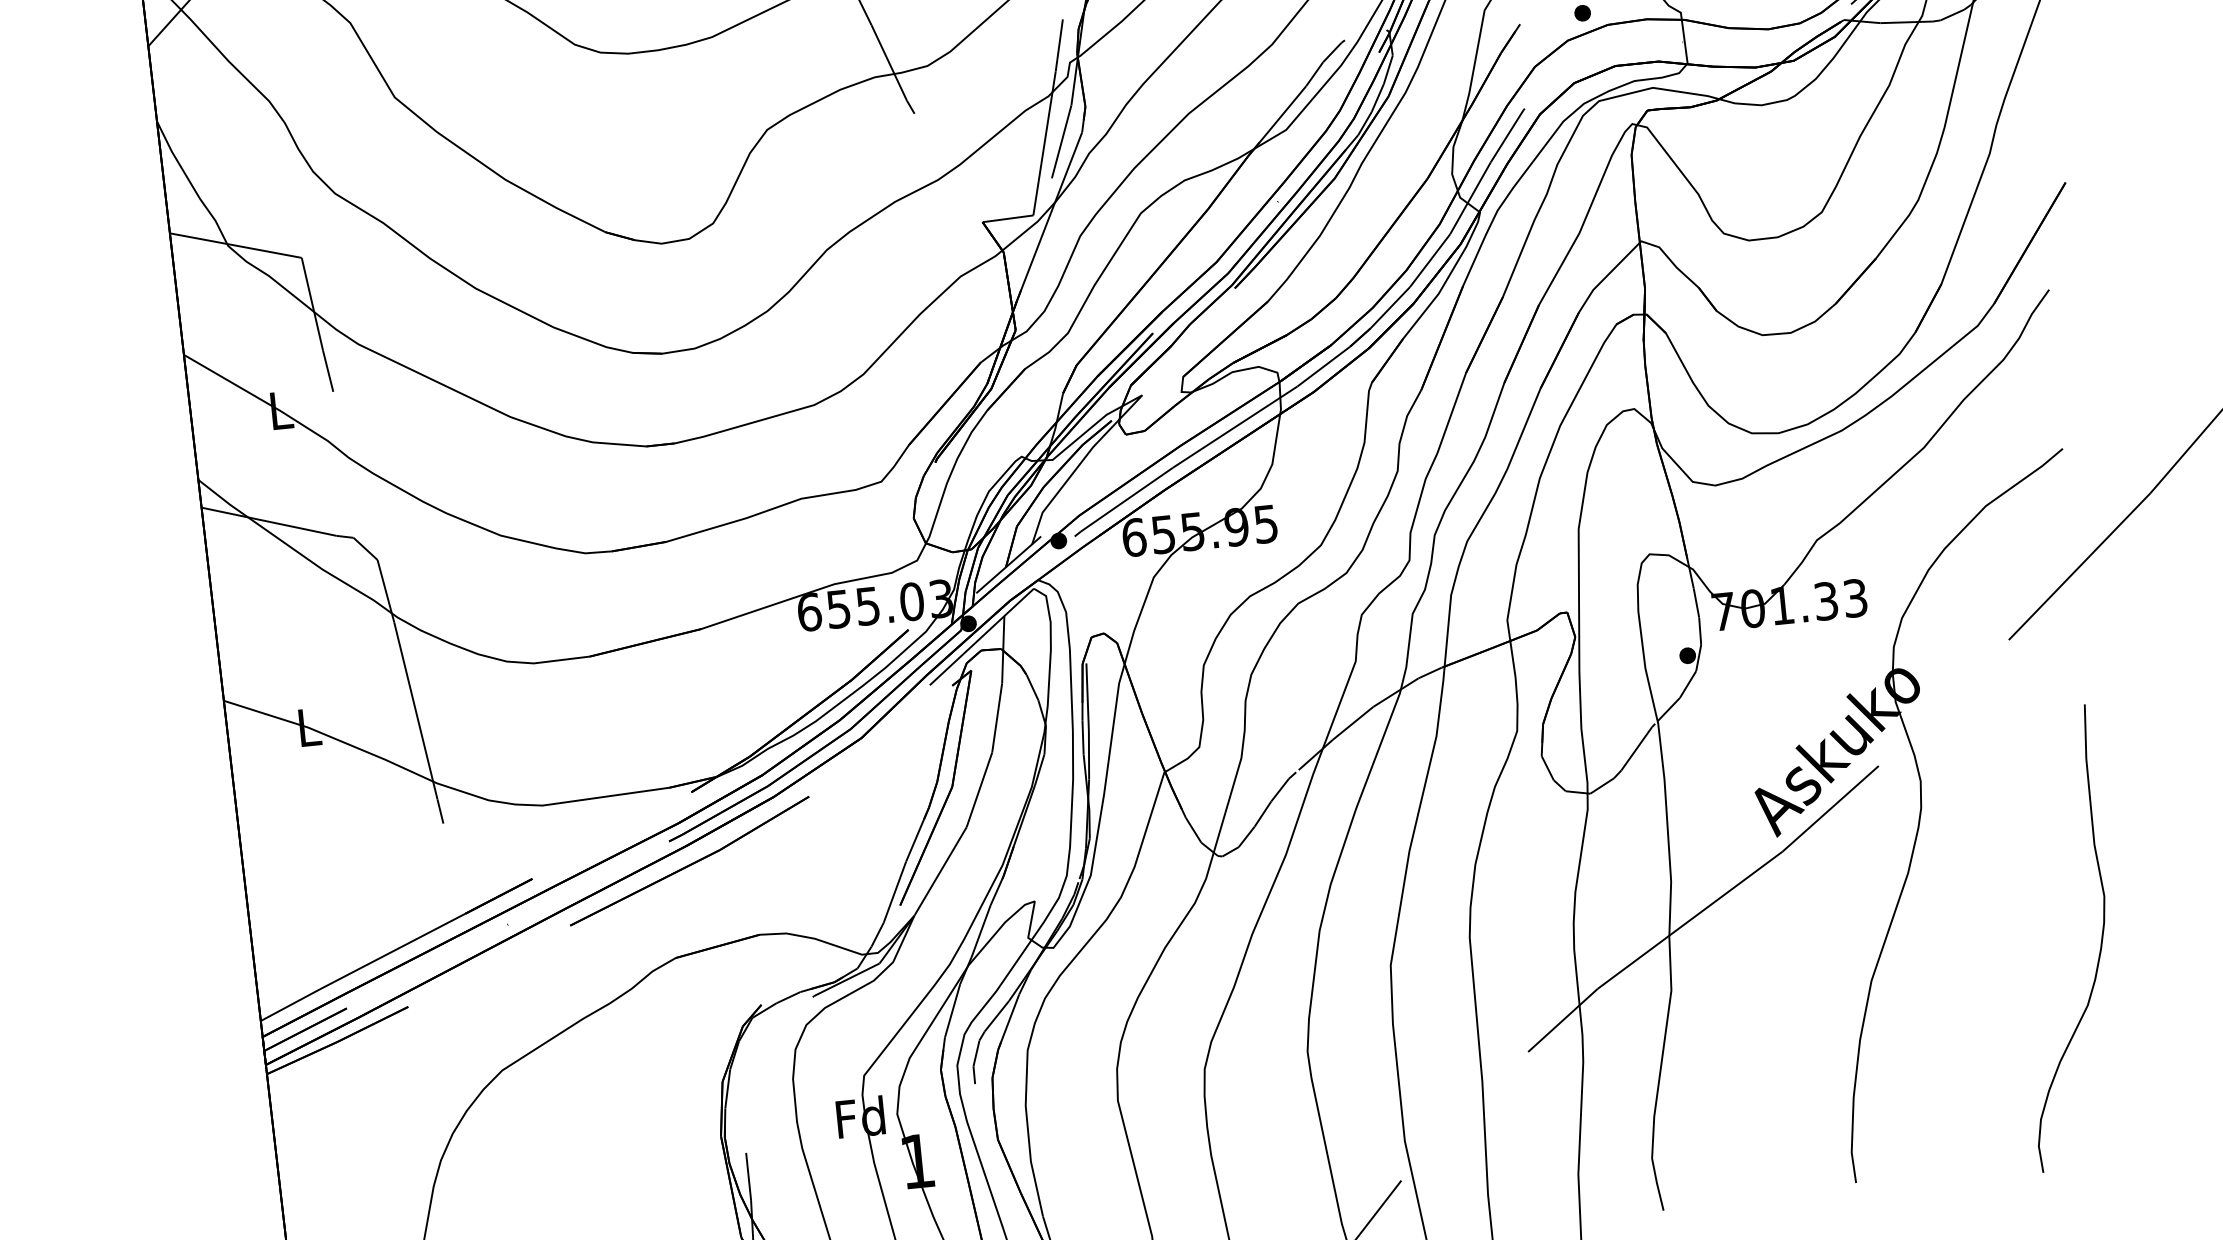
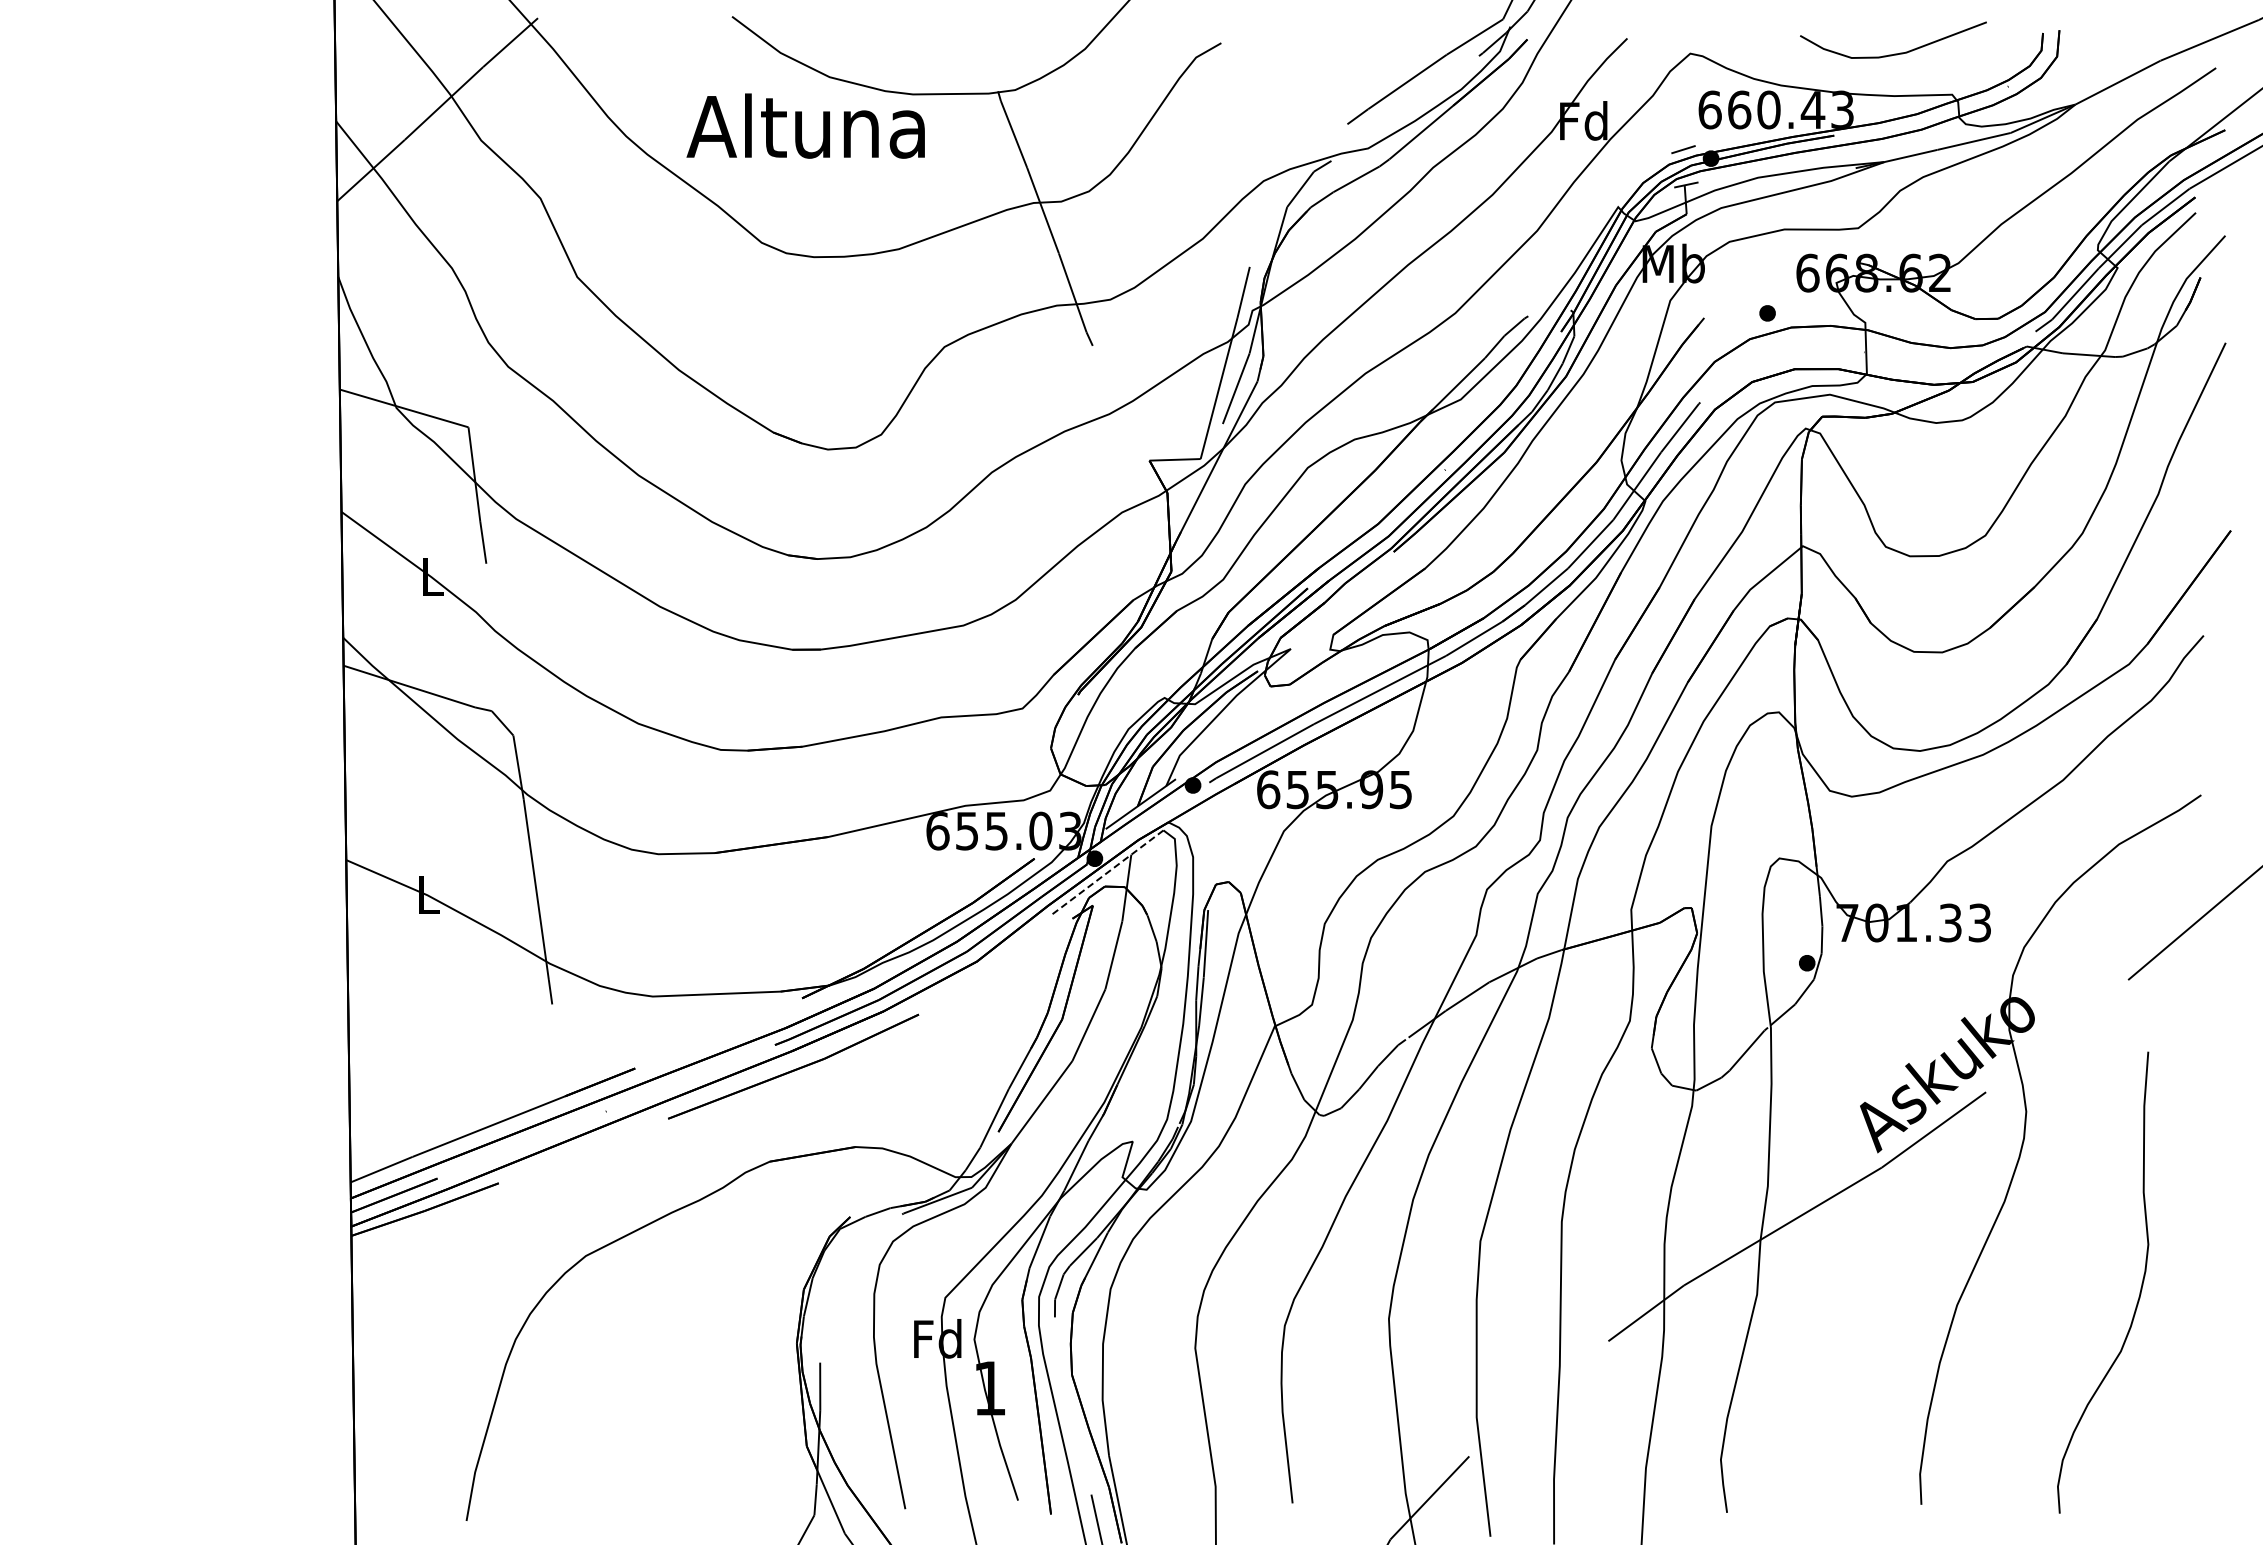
line: (981, 637) -> (1106, 873), solid -> dashed
curve: (2100, 939) -> (2140, 1287), moved

